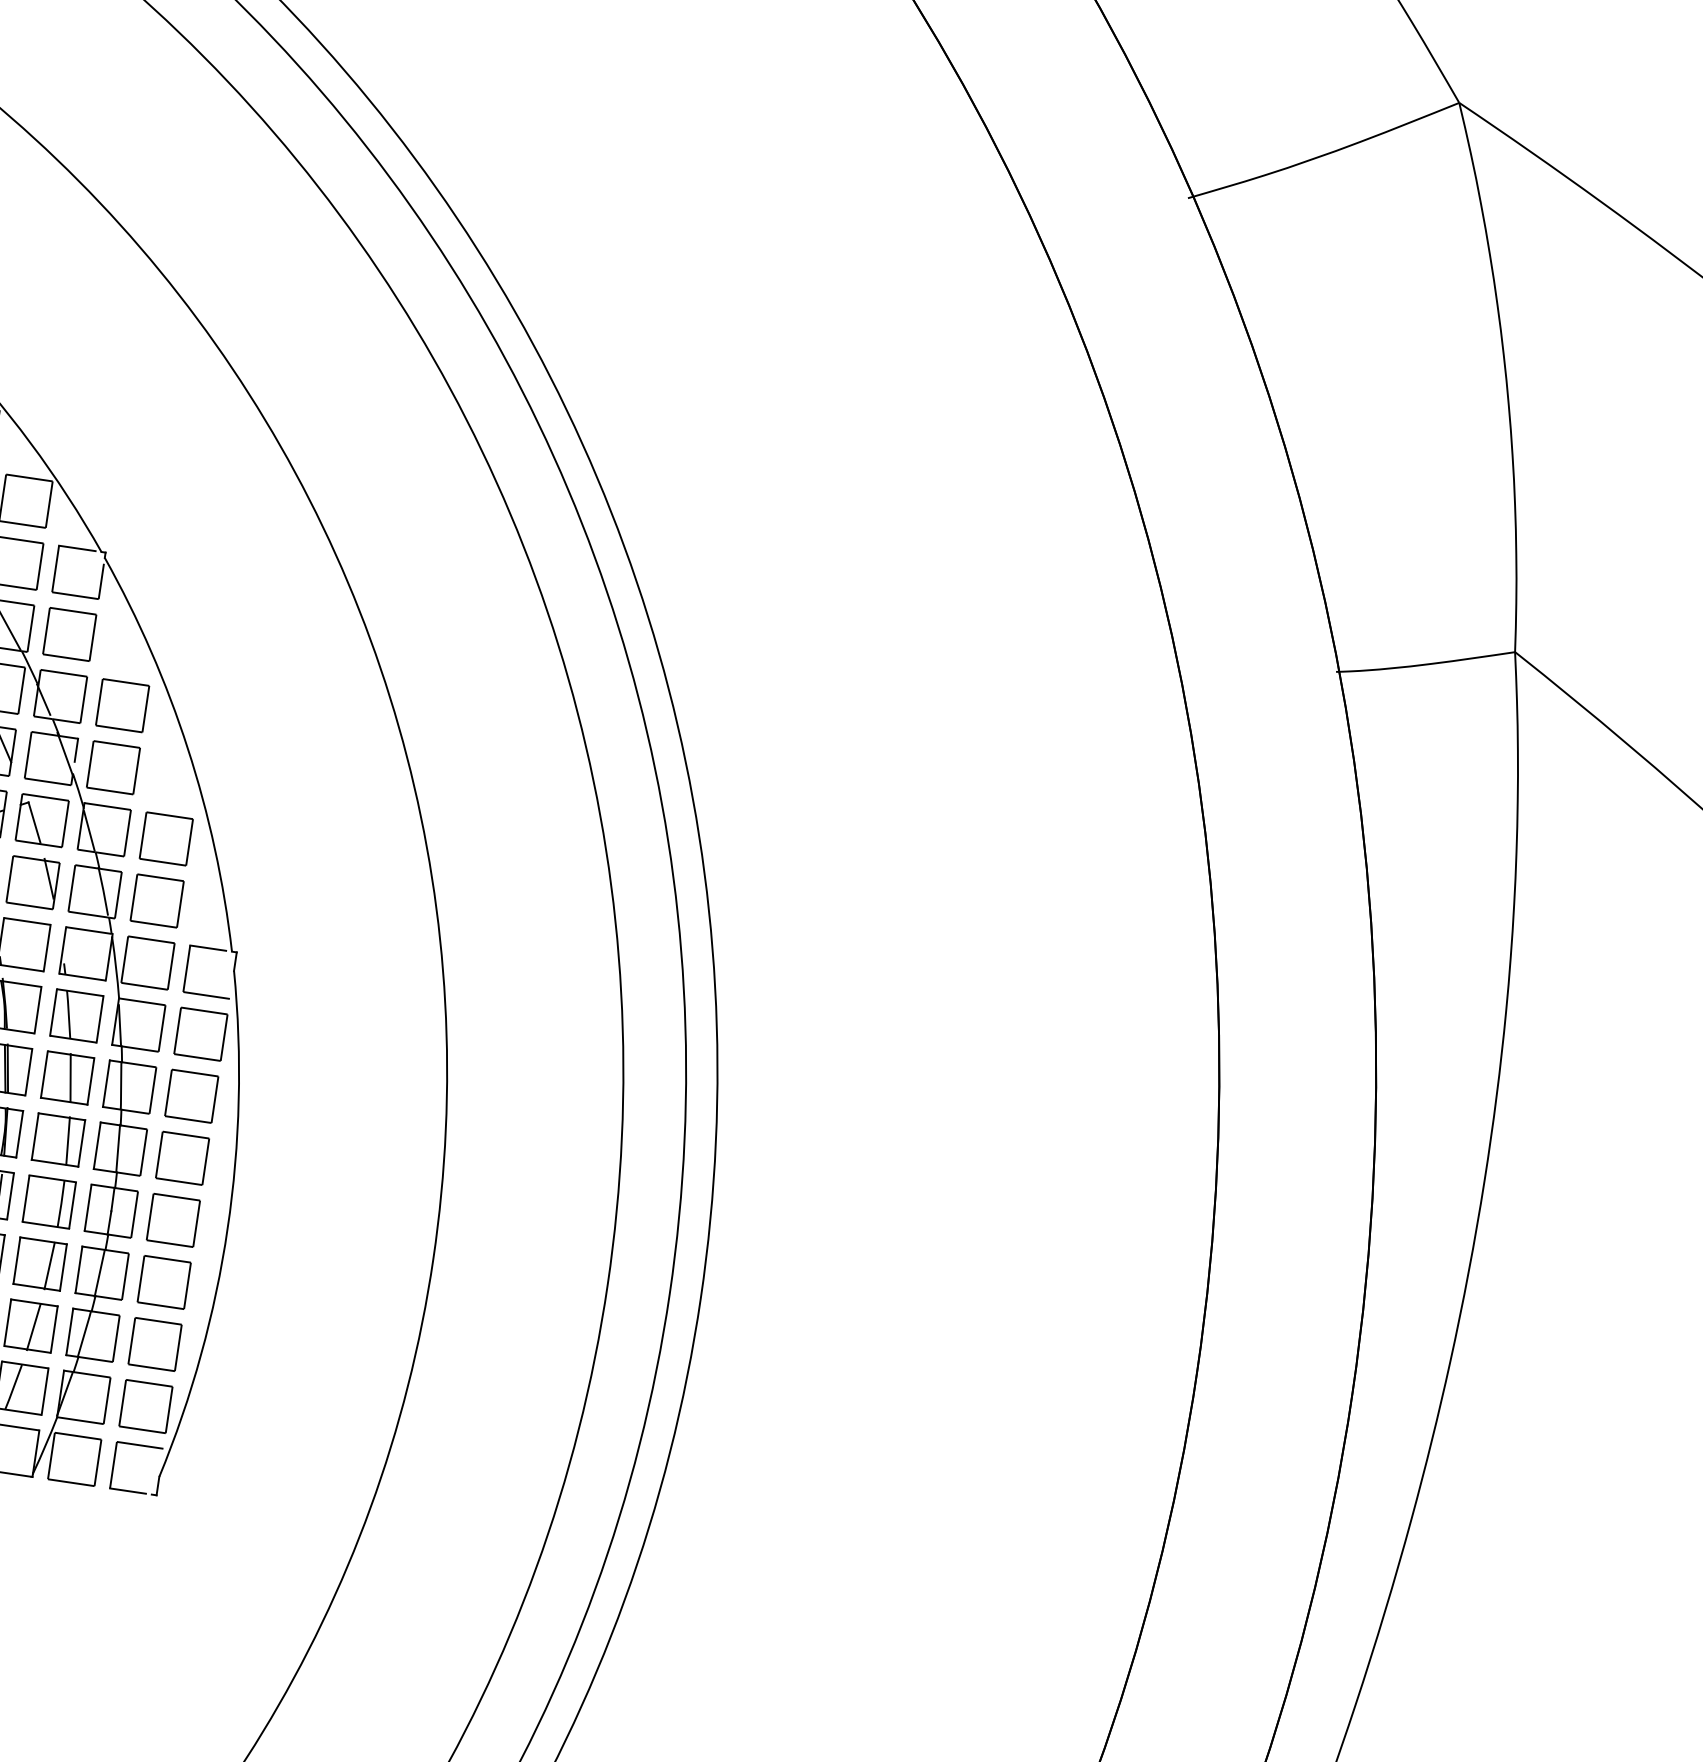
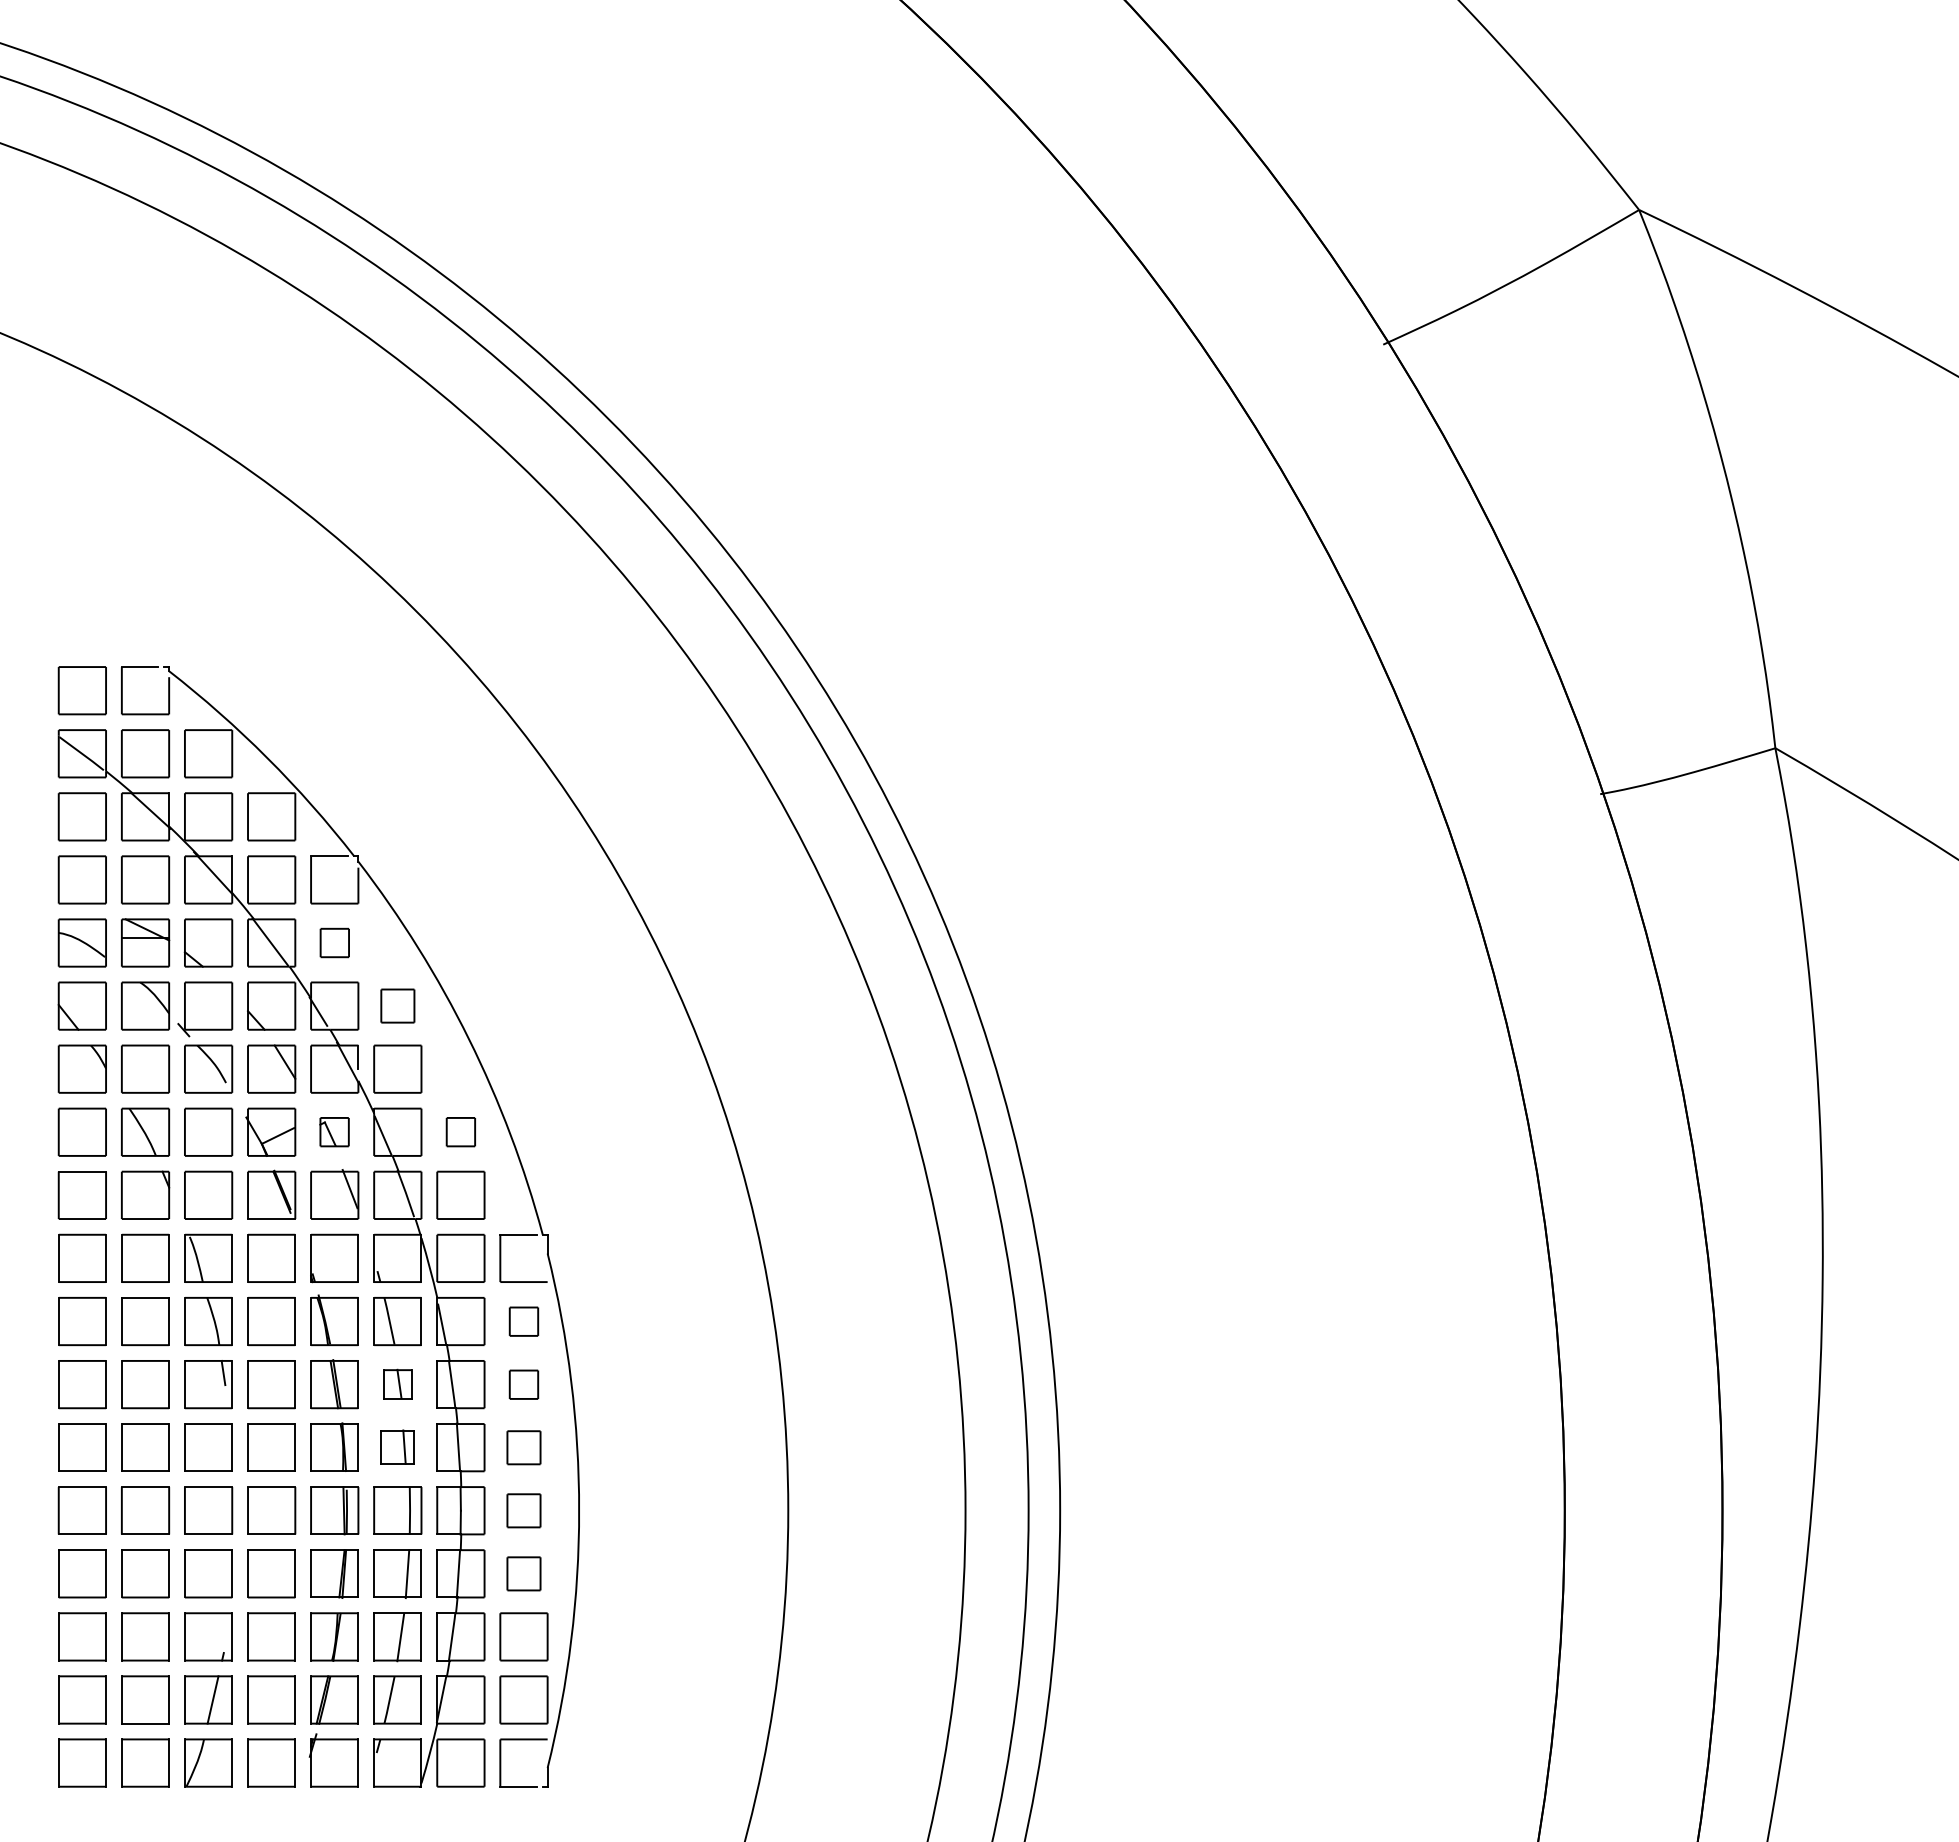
part: (69, 633) -> (334, 942), size x0.6
part: (122, 705) -> (397, 1005), size x0.7
part: (42, 819) -> (334, 1131), size x0.6
part: (166, 838) -> (460, 1131), size x0.6
part: (200, 1034) -> (523, 1321), size x0.6
part: (67, 1076) -> (397, 1383), size x0.6
part: (191, 1096) -> (523, 1384), size x0.6
part: (58, 1138) -> (397, 1446), size x0.7
part: (182, 1158) -> (523, 1447), size x0.7
part: (172, 1220) -> (523, 1510), size x0.7
part: (163, 1282) -> (523, 1573), size x0.7

